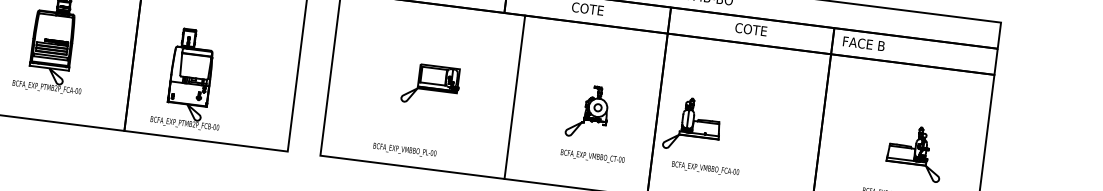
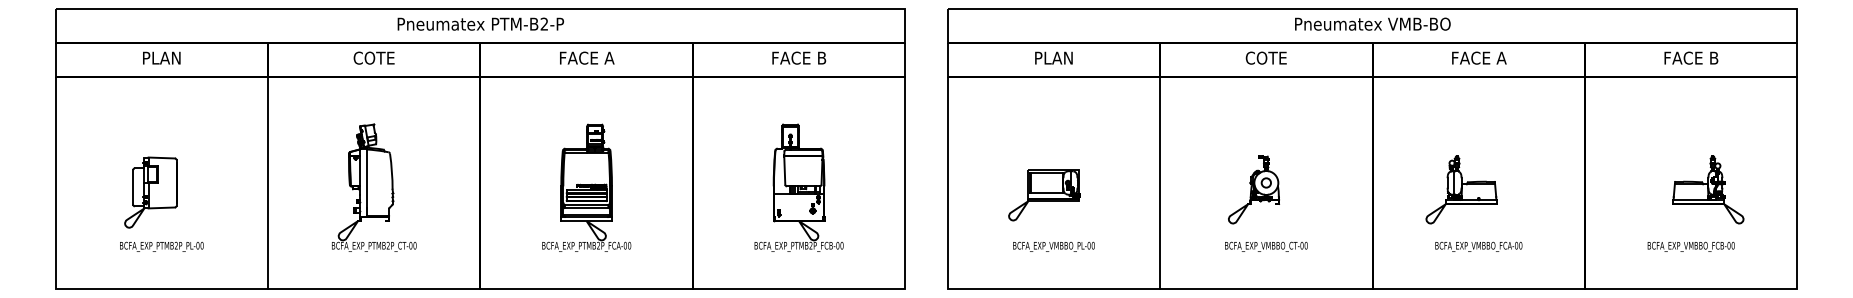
text: (751, 29) -> (1479, 57), COTE -> FACE A
text: (864, 43) -> (1691, 57), moved
part: (190, 78) -> (798, 187), moved
part: (430, 85) -> (1044, 195), moved
line: (515, 96) -> (1160, 182), moved
part: (587, 111) -> (1253, 189), moved
part: (692, 124) -> (1461, 189), moved
text: (404, 150) -> (1053, 246), moved
text: (592, 156) -> (1266, 246), moved
text: (705, 168) -> (1478, 246), moved

